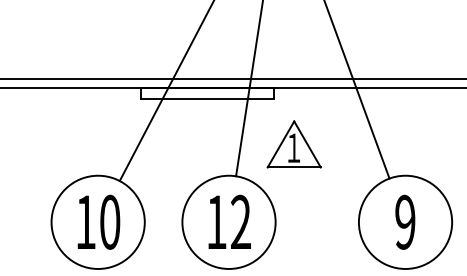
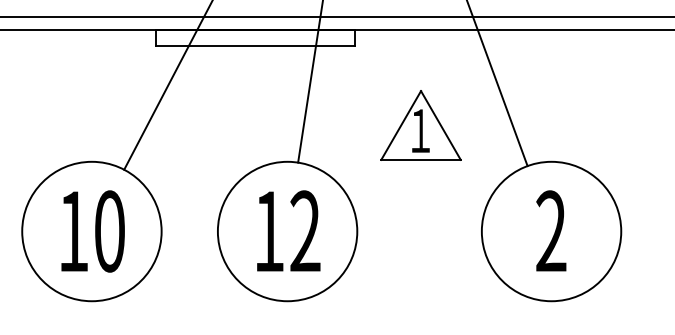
part: (293, 144) -> (419, 125), moved
text: (405, 222) -> (551, 231), 9 -> 2

